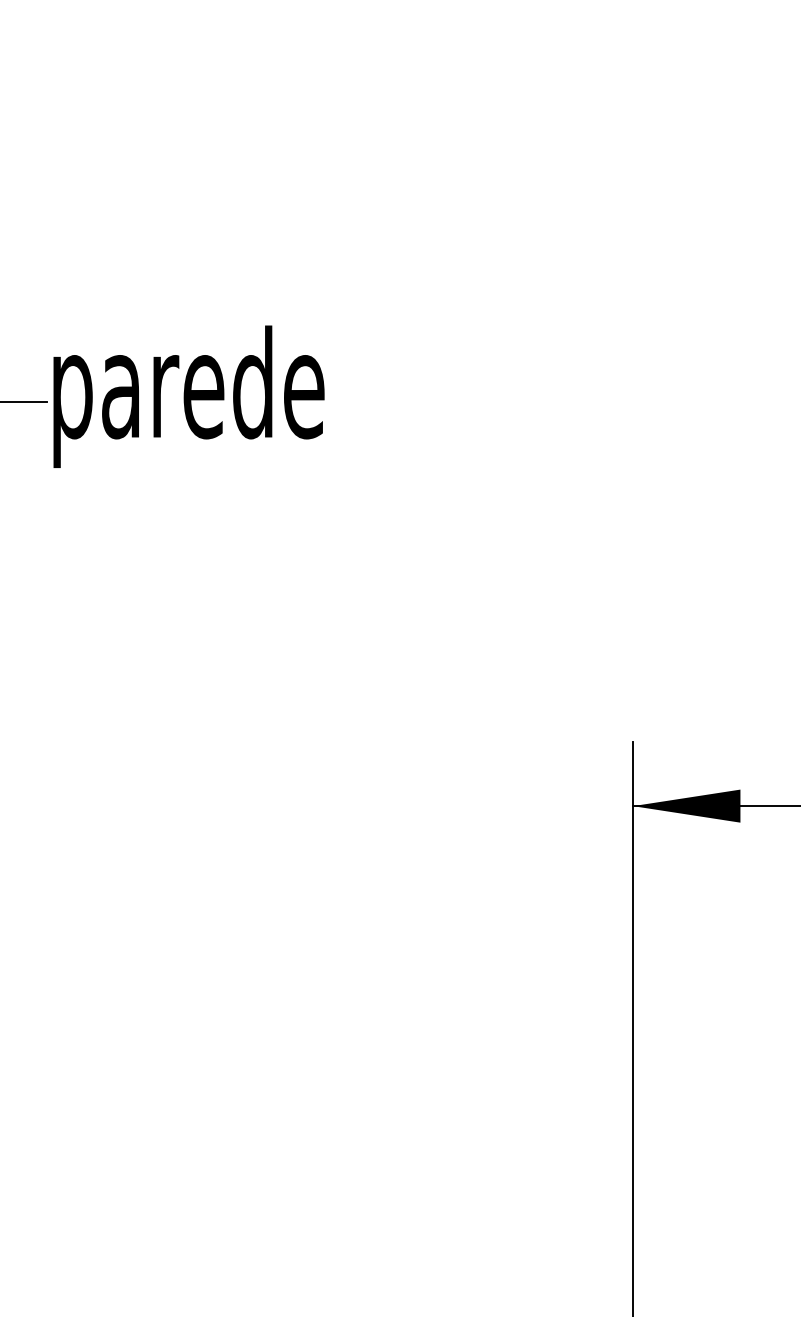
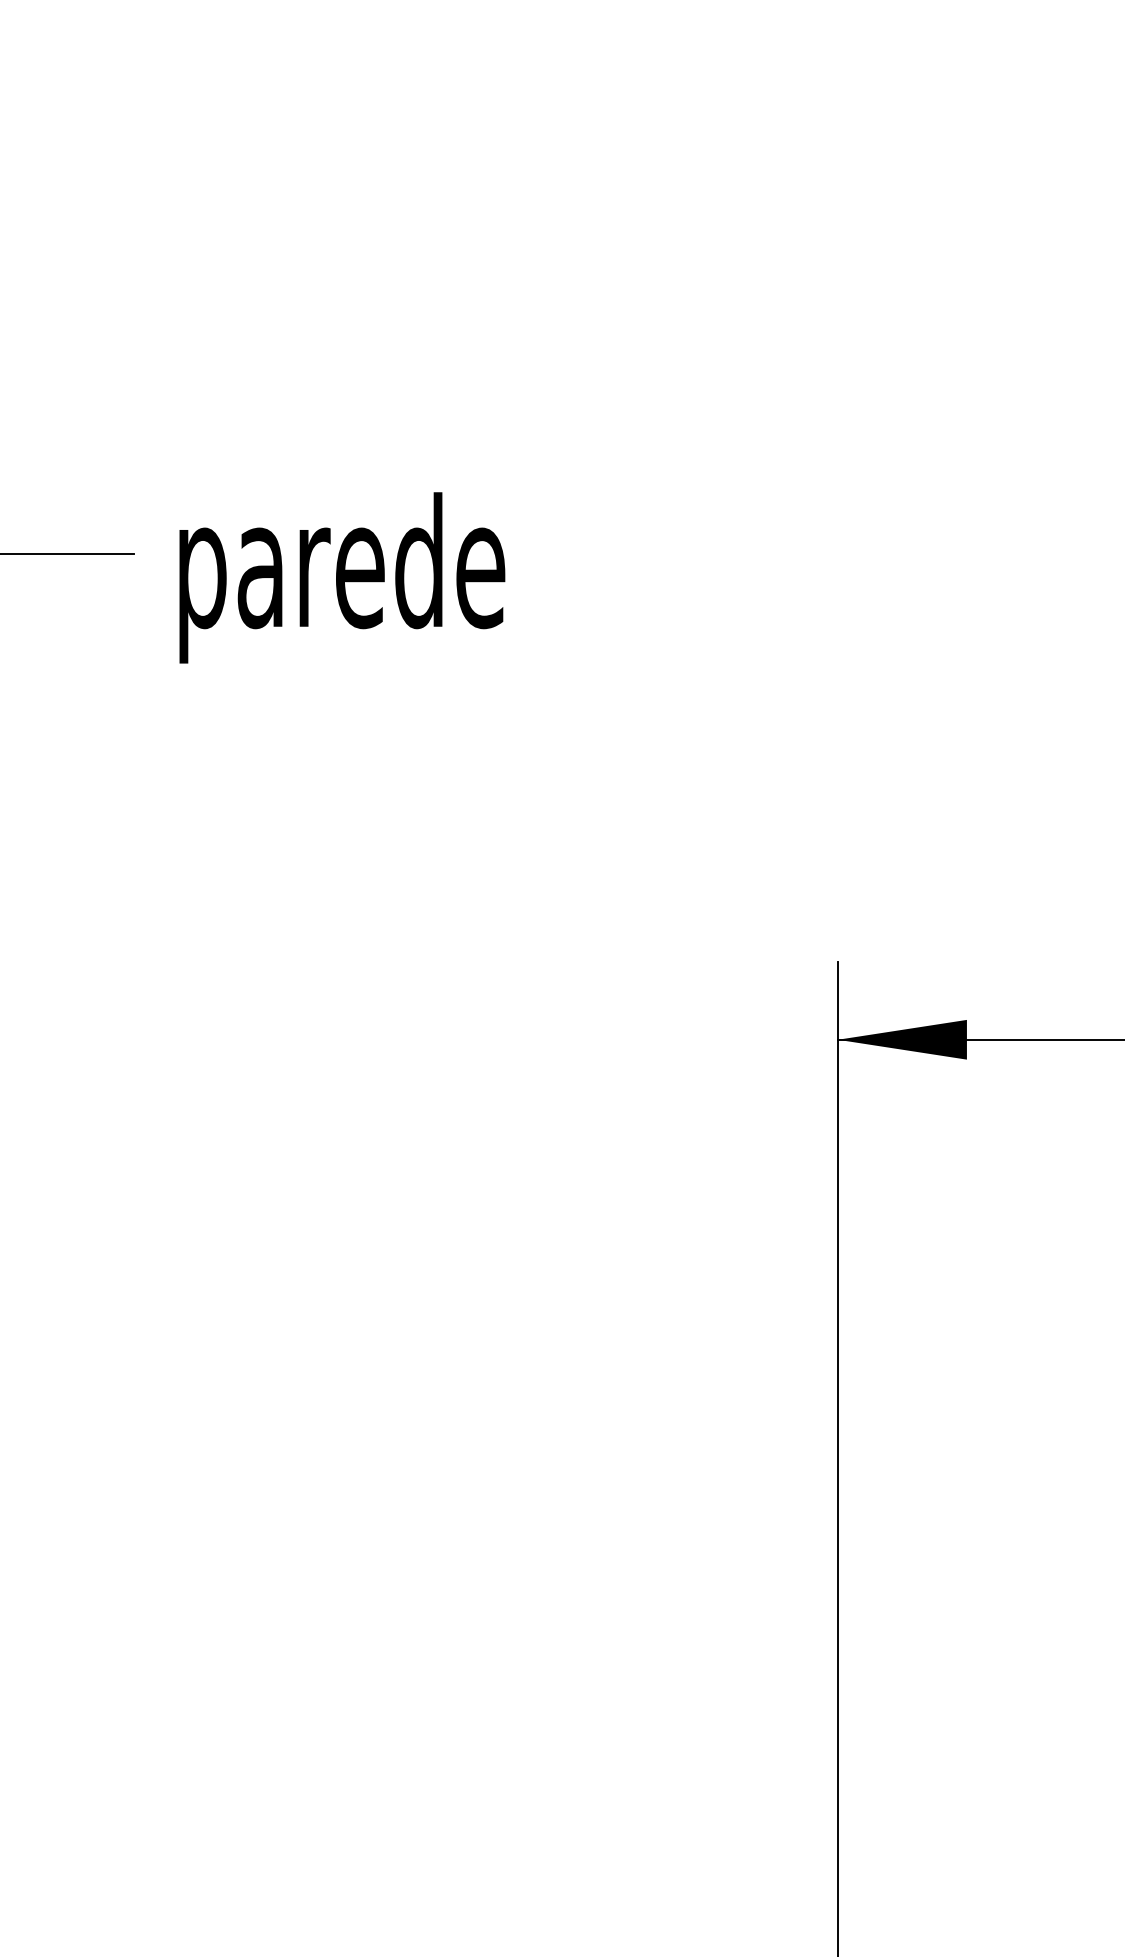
text: (189, 396) -> (342, 577), moved

